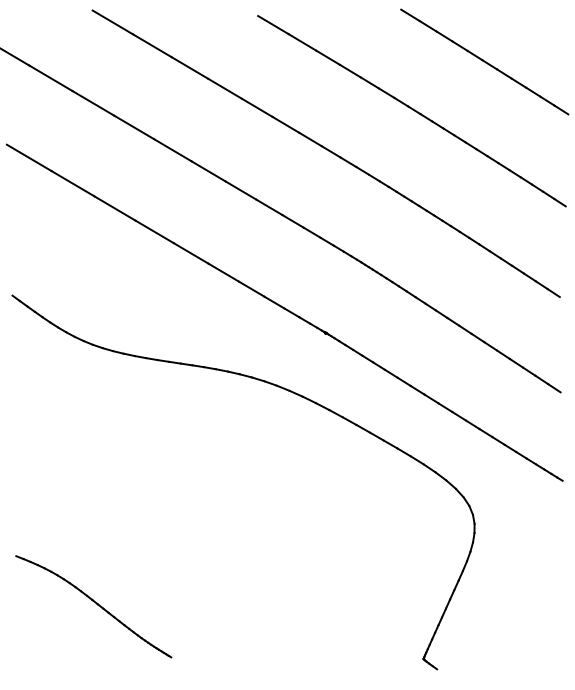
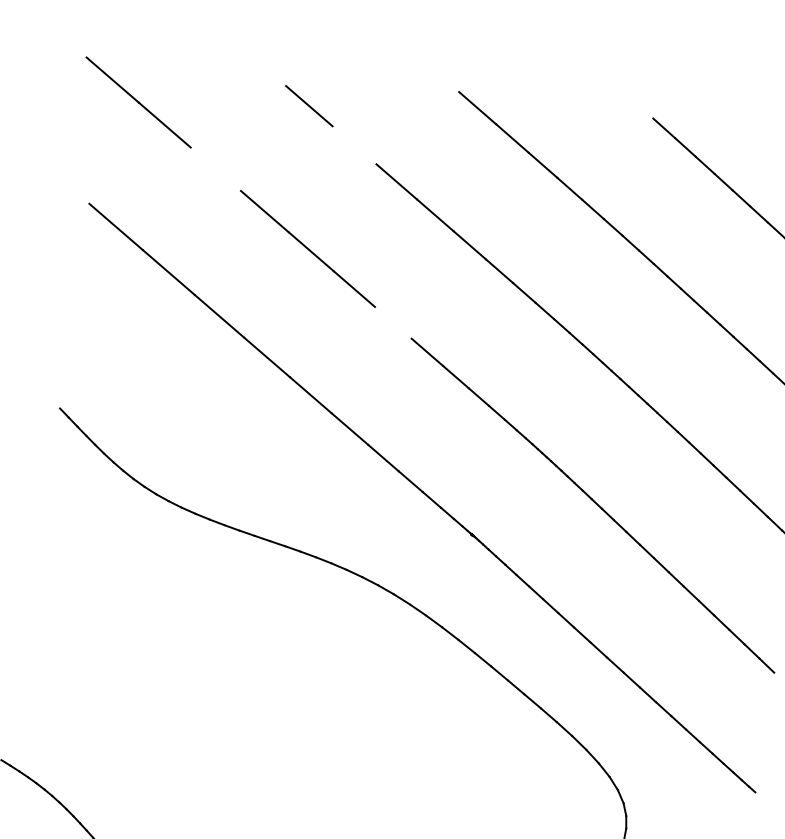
line: (112, 22) -> (261, 65), removed
line: (189, 67) -> (354, 144), removed
line: (93, 103) -> (216, 169), removed
line: (240, 190) -> (392, 322), removed

